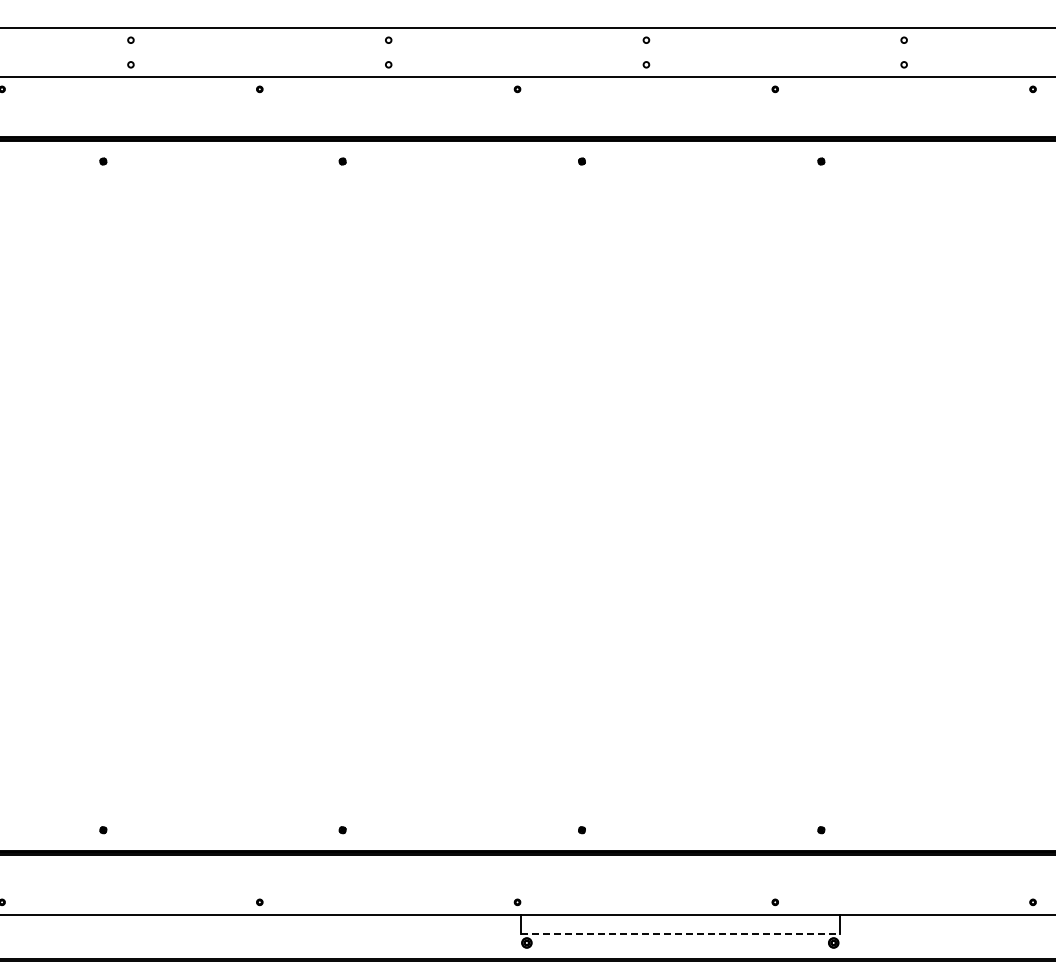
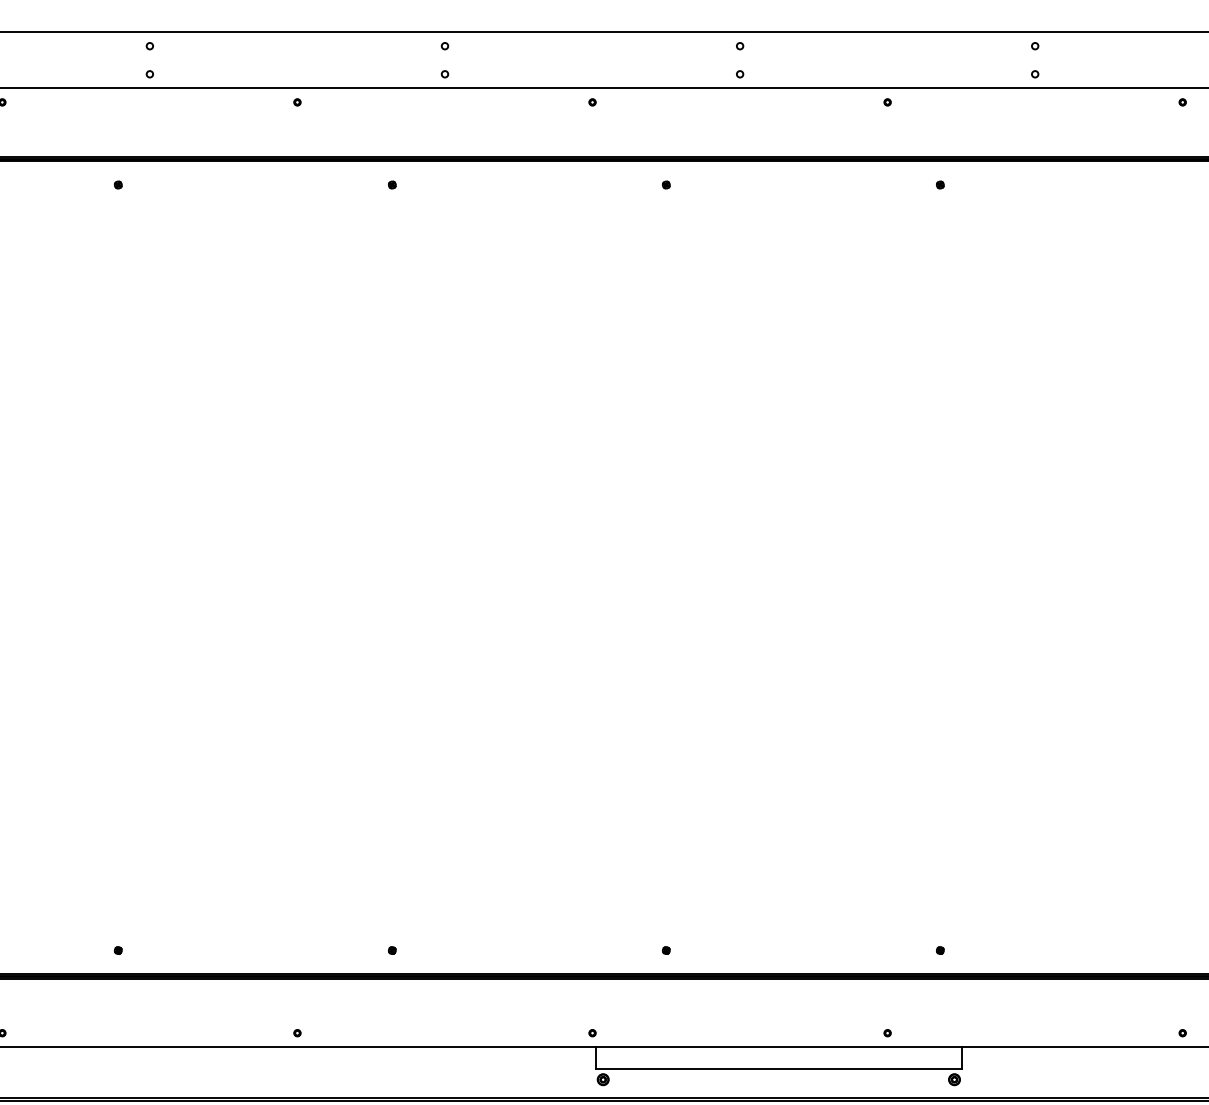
line: (680, 933) -> (779, 1068), dashed -> solid

